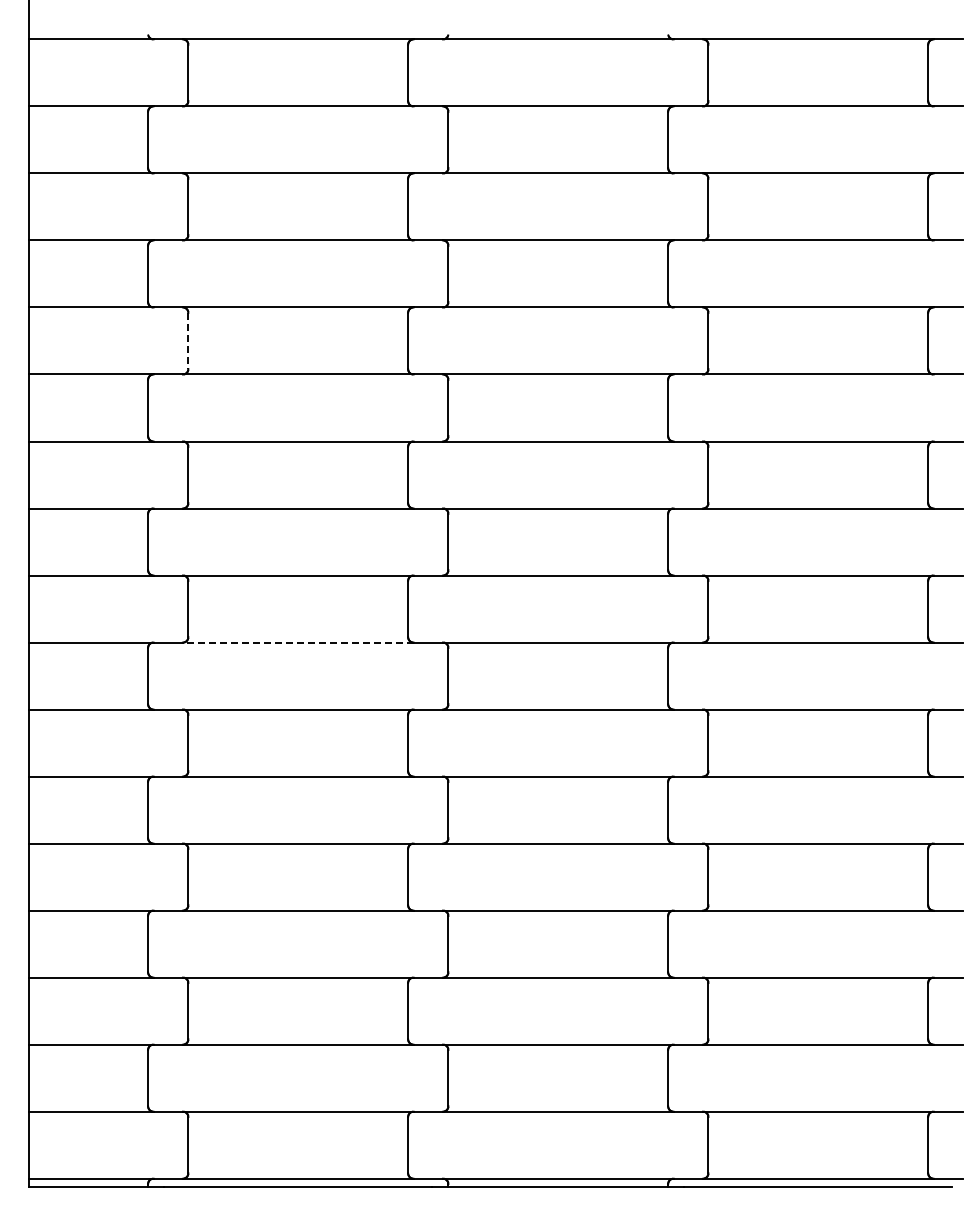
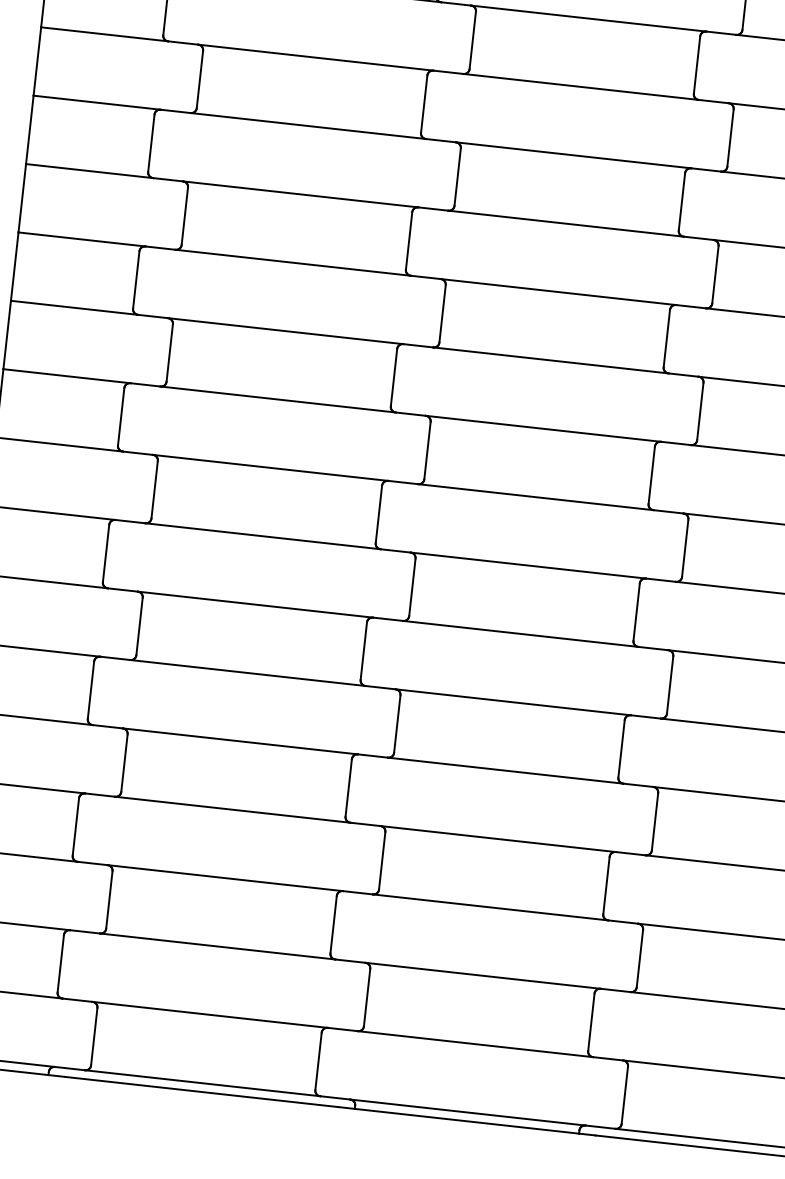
line: (188, 341) -> (184, 216), dashed -> solid
line: (297, 642) -> (262, 536), dashed -> solid

